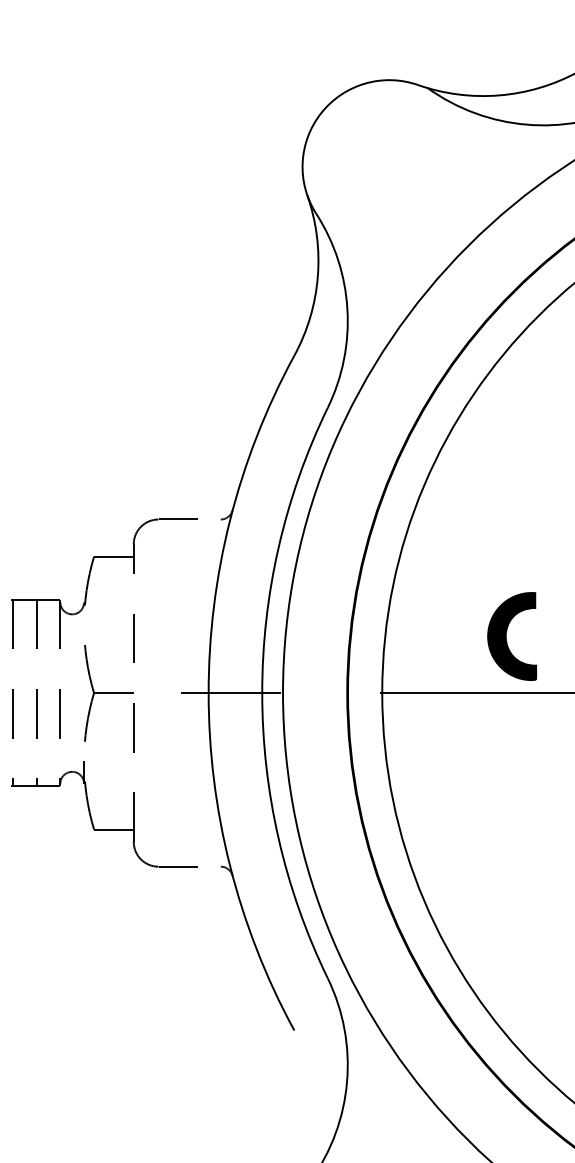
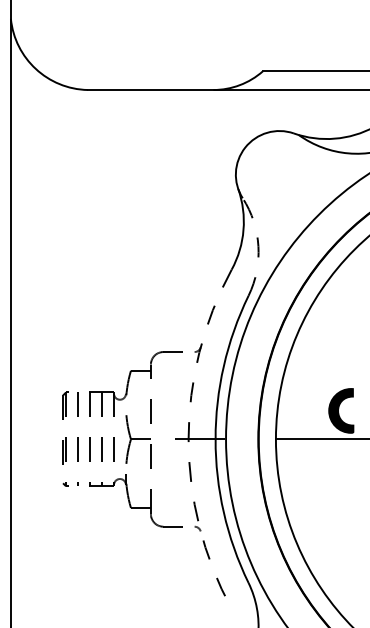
arc: (347, 309) -> (258, 246), solid -> dashed
arc: (208, 693) -> (188, 439), solid -> dashed

